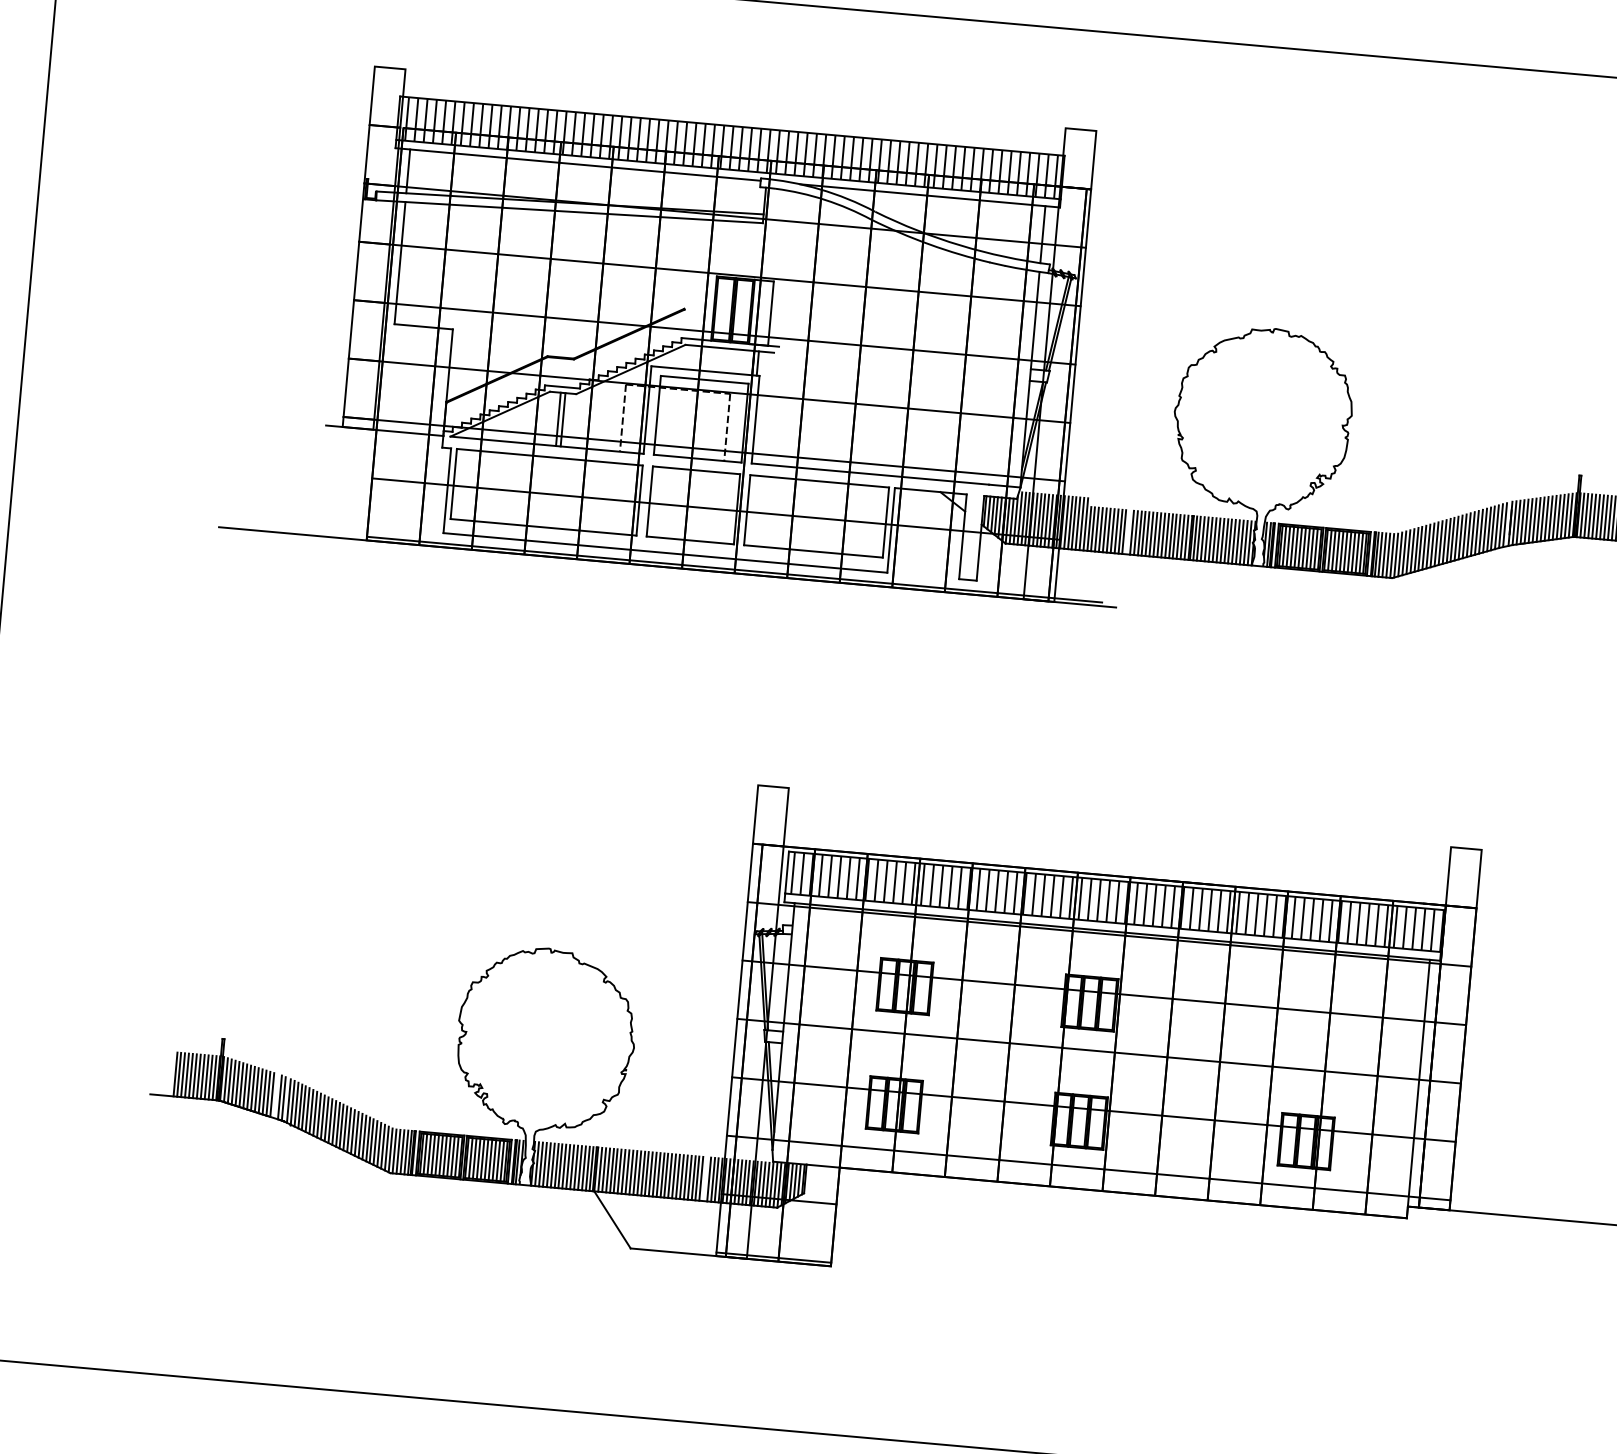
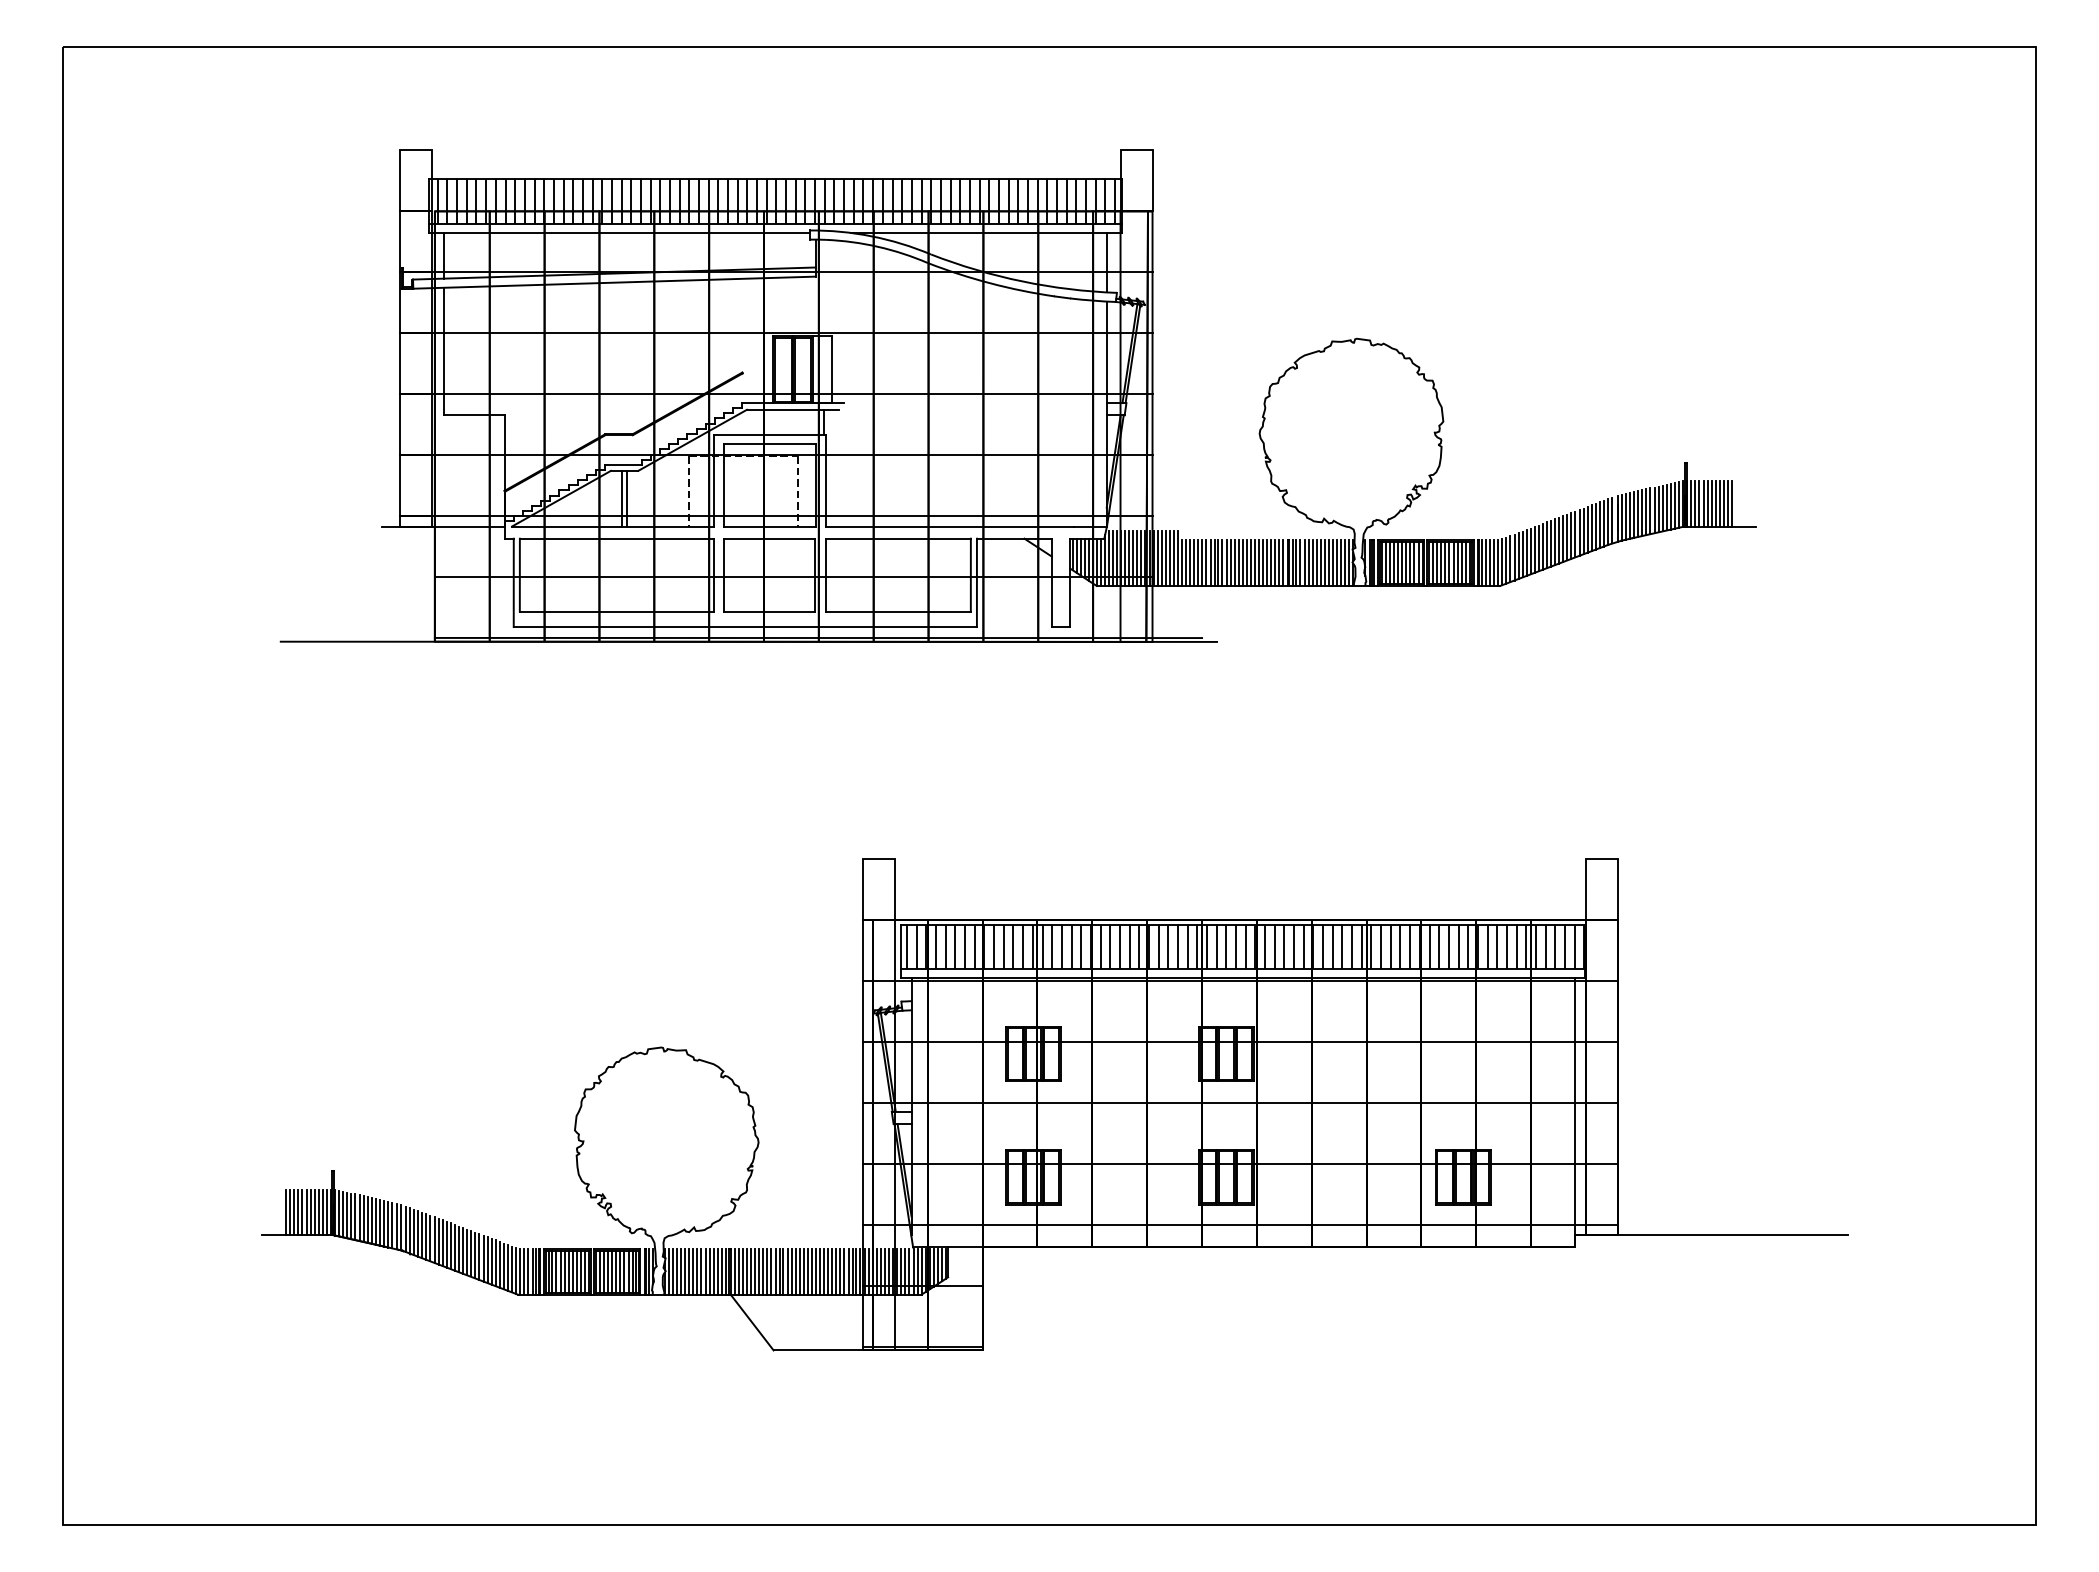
line: (1128, 531) -> (1222, 562), added
line: (276, 1096) -> (392, 1225), added
line: (705, 1178) -> (844, 1271), added

